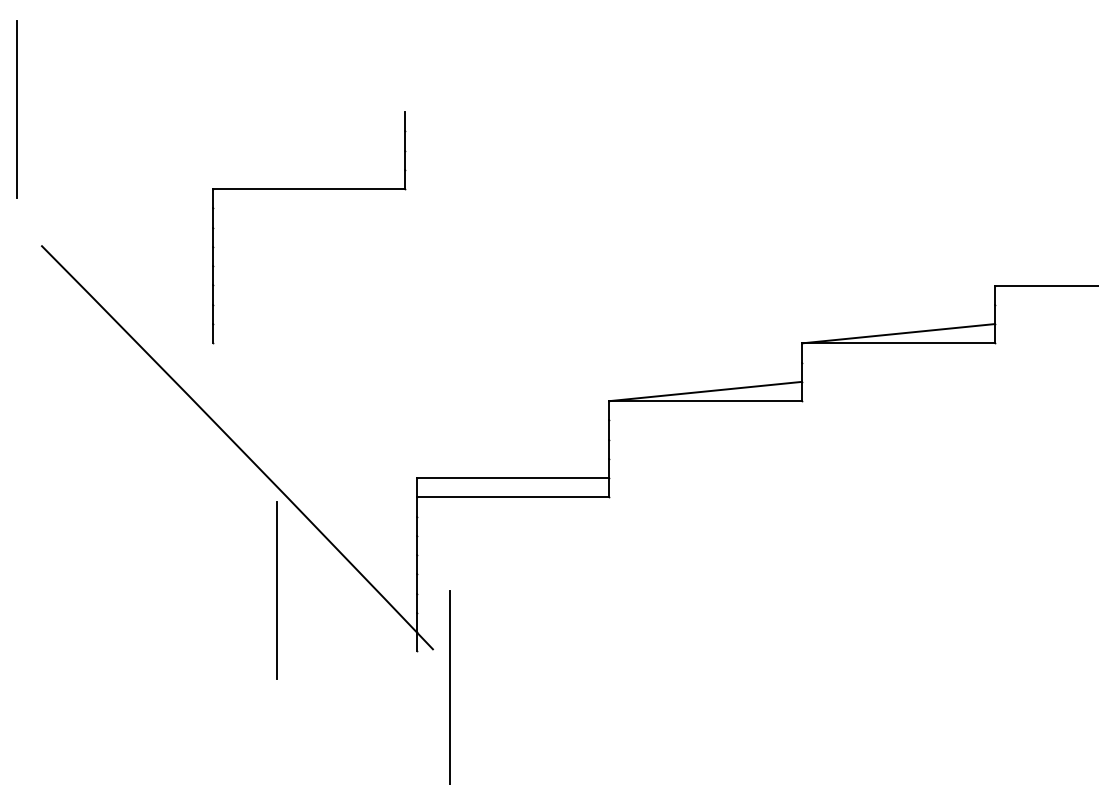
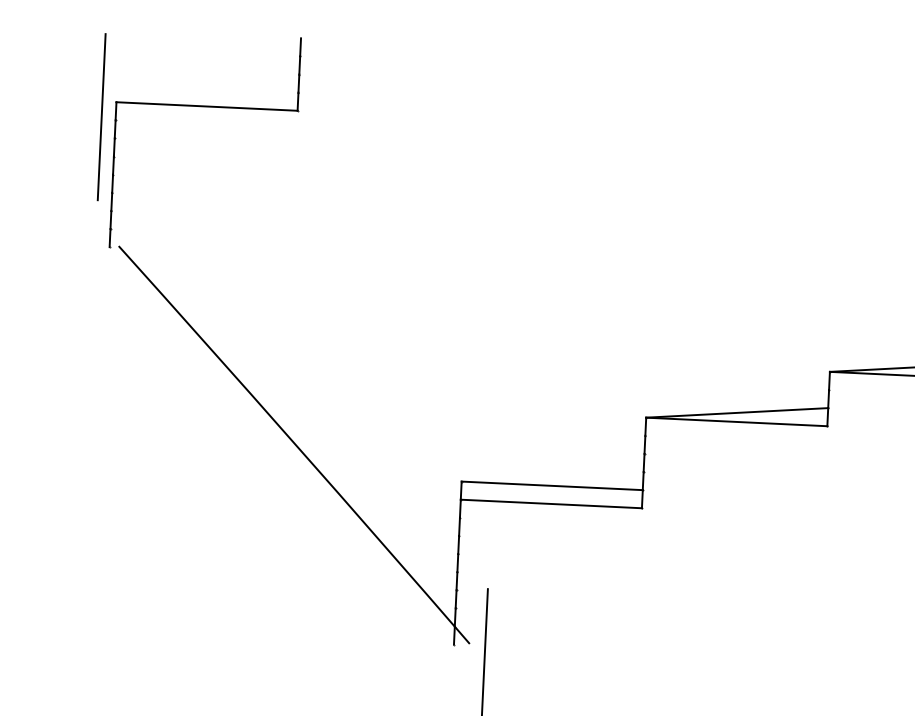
part: (309, 189) -> (207, 106), moved
line: (276, 590) -> (324, 581), removed

